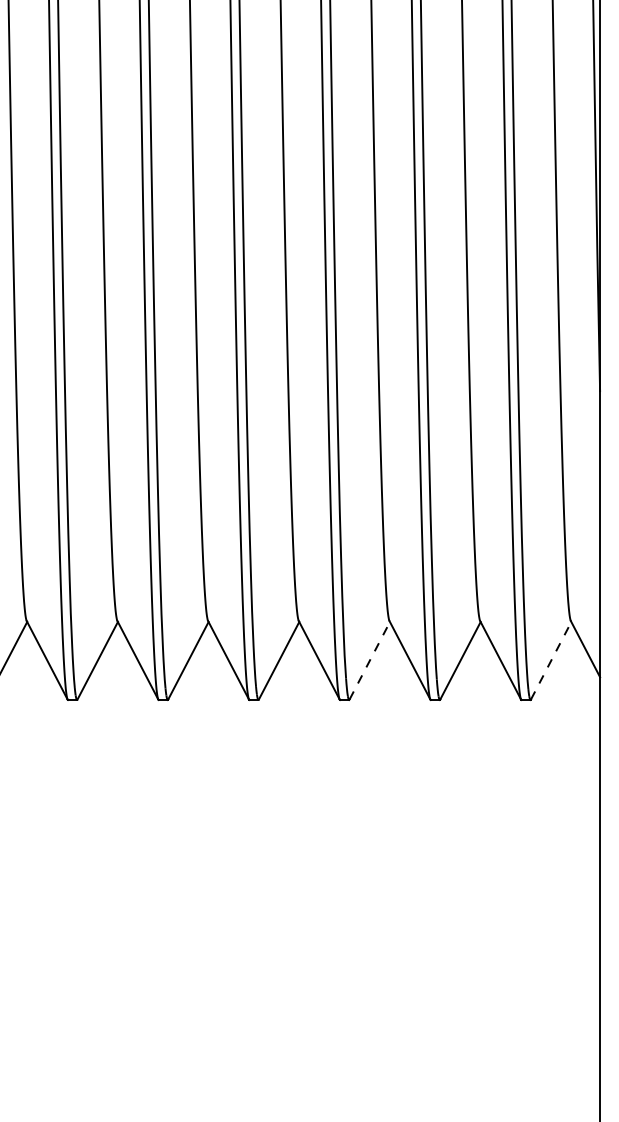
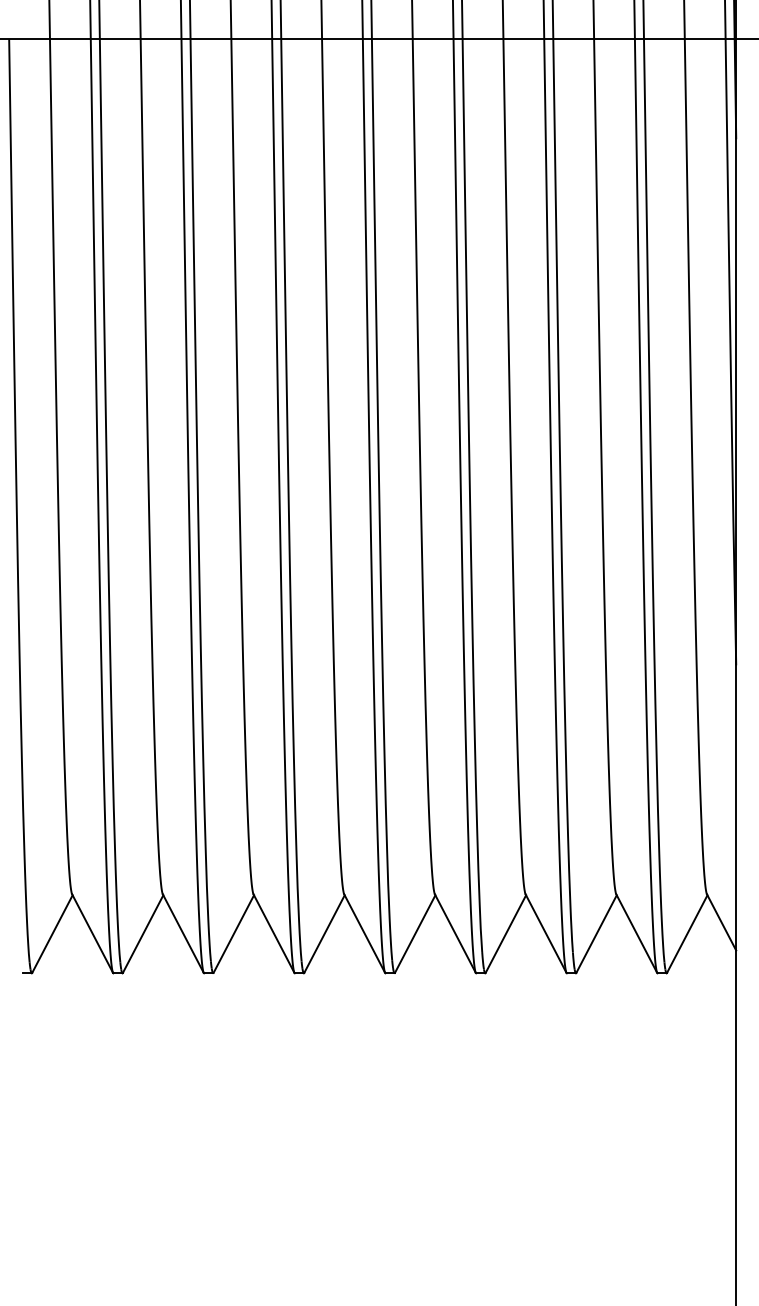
line: (369, 661) -> (505, 934), dashed -> solid
line: (551, 661) -> (687, 934), dashed -> solid

